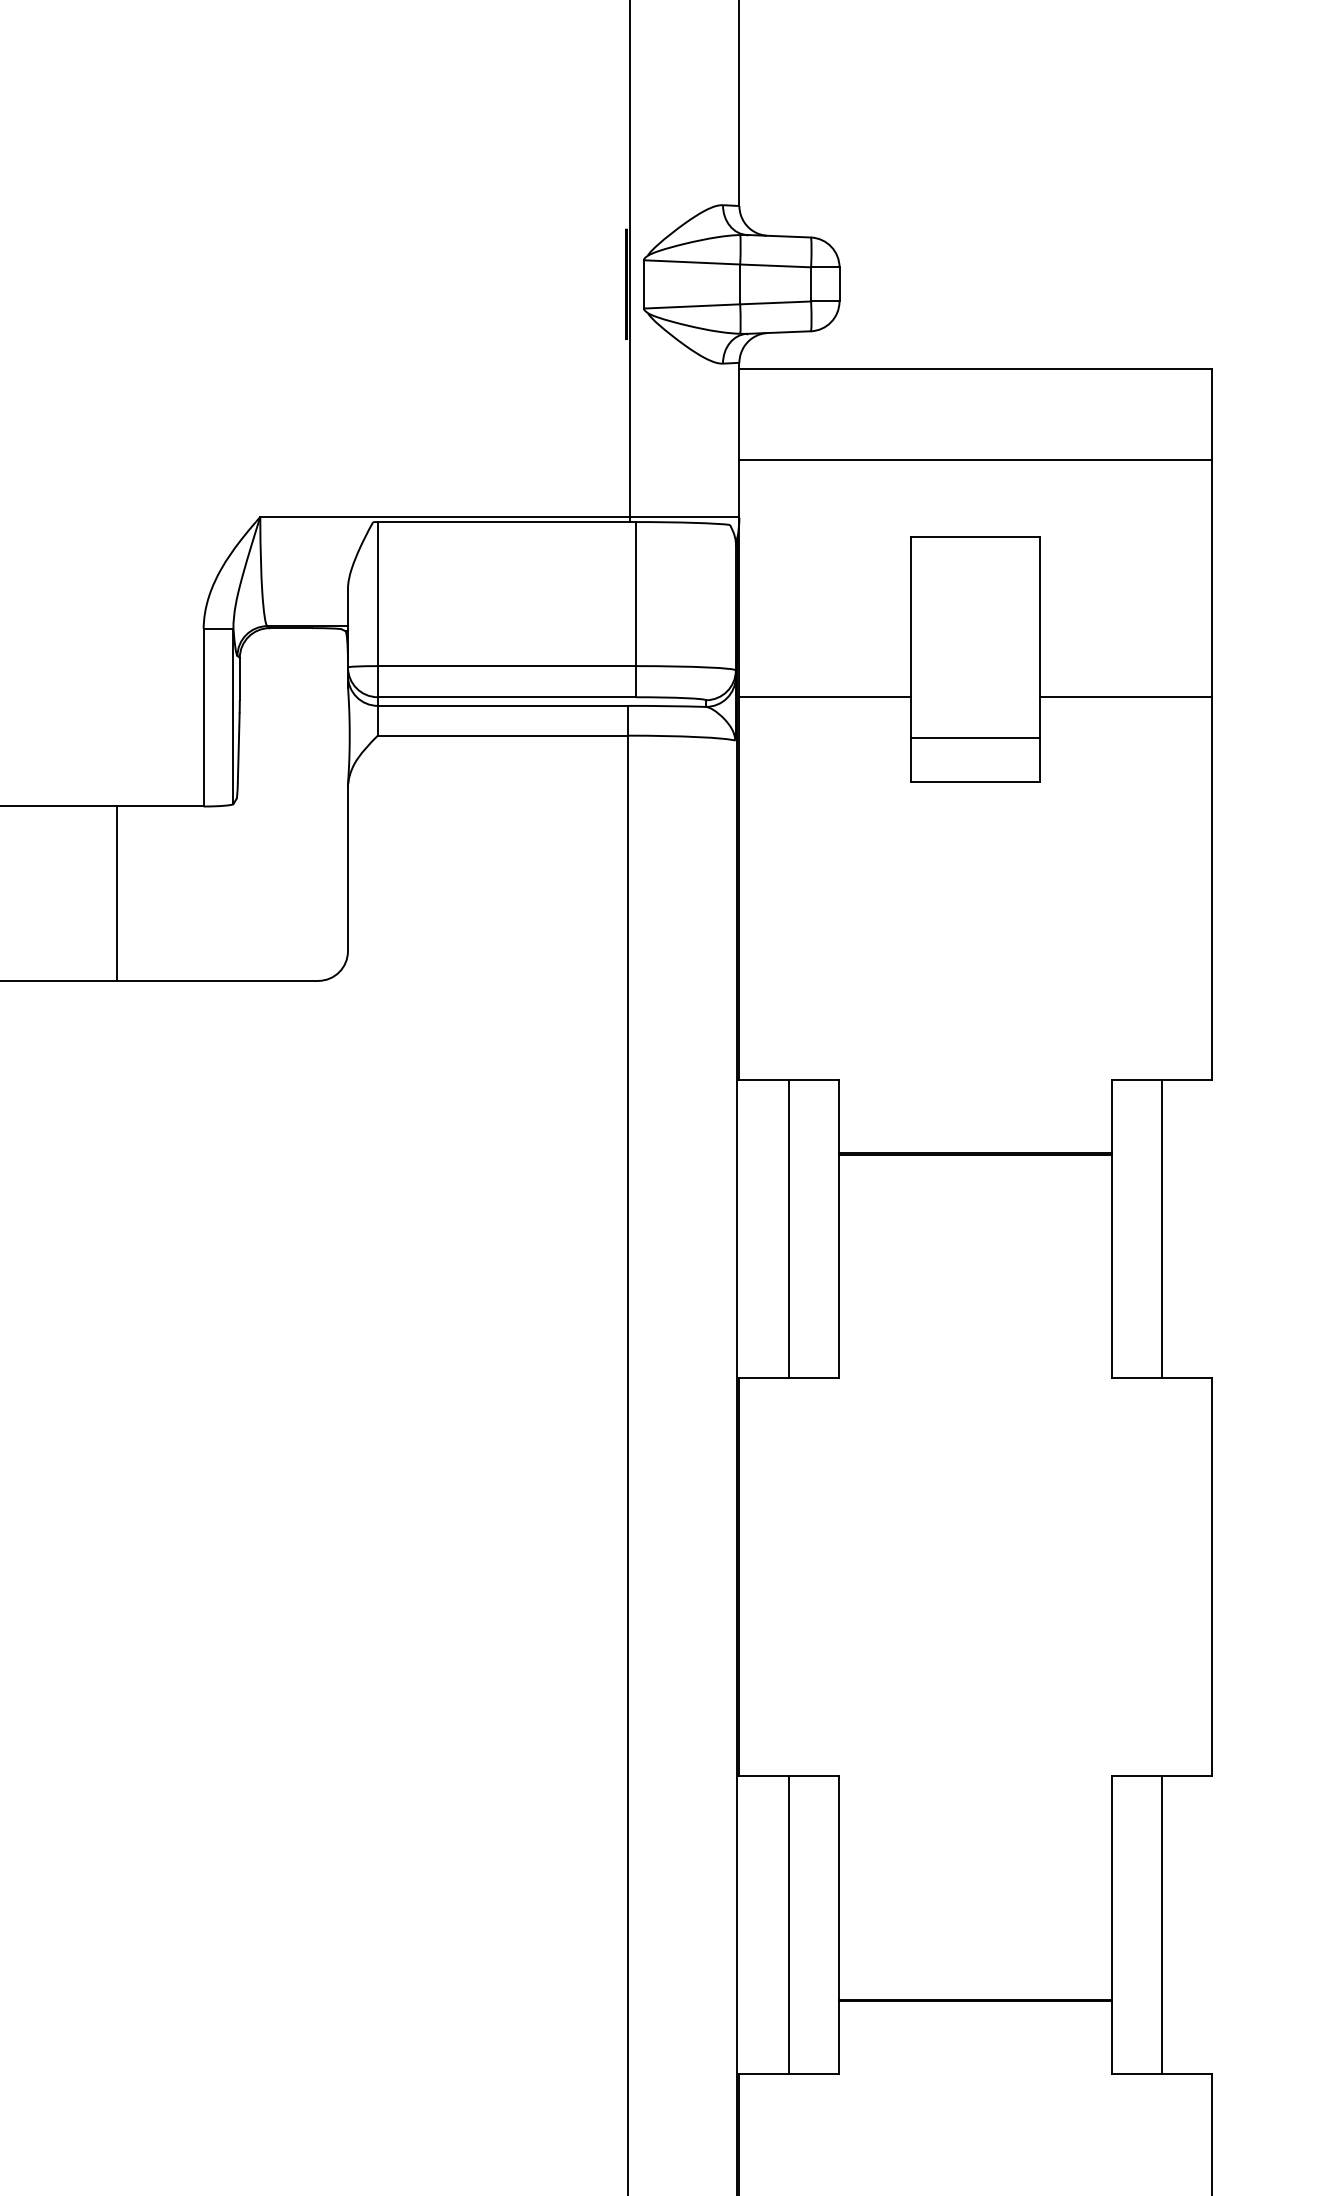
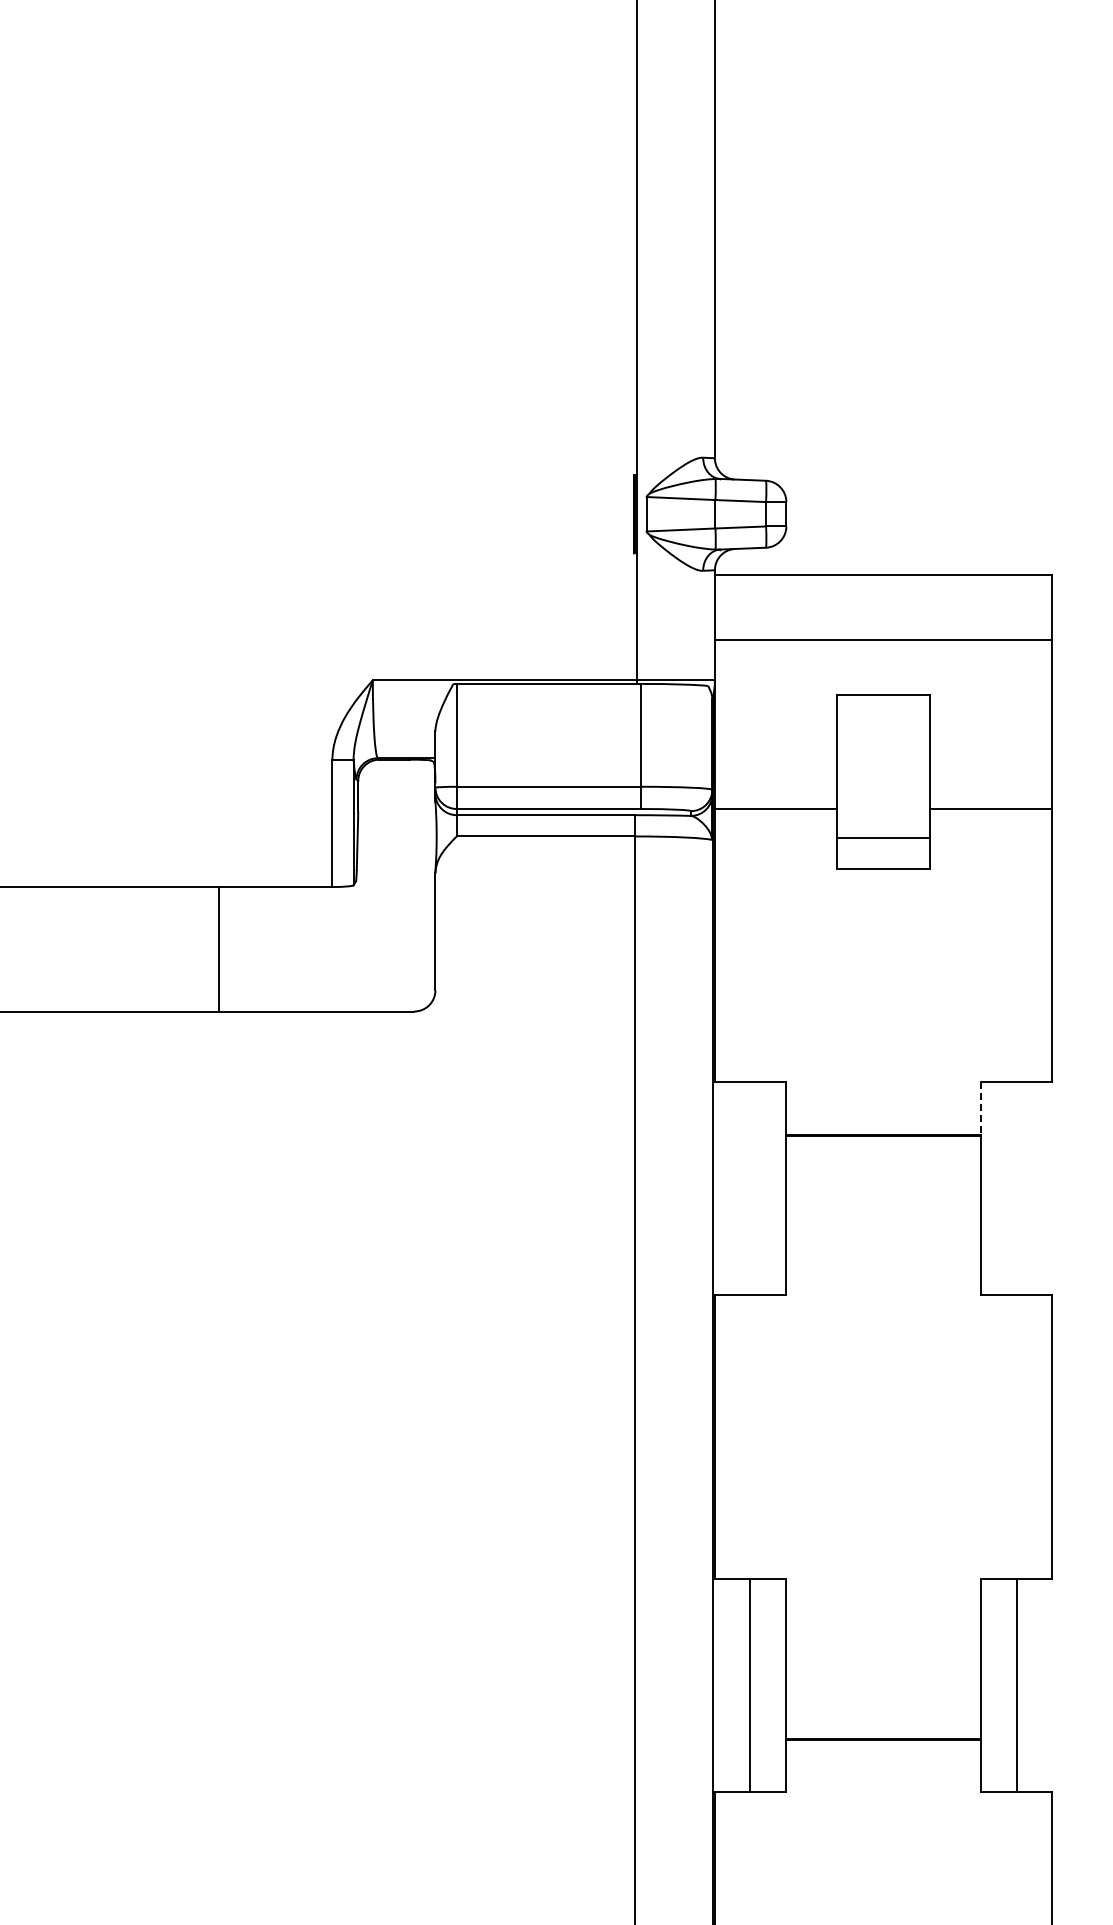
line: (116, 894) -> (218, 949), moved
line: (1112, 1116) -> (981, 1108), solid -> dashed
line: (789, 1228) -> (750, 1188), removed
line: (1161, 1228) -> (1016, 1188), removed

